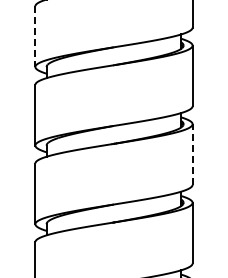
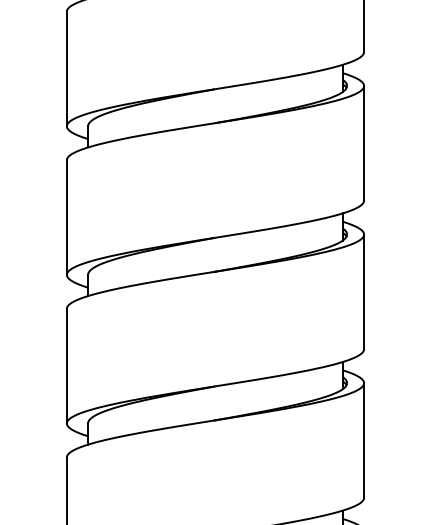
line: (35, 37) -> (67, 70), dashed -> solid
line: (192, 154) -> (363, 291), dashed -> solid

